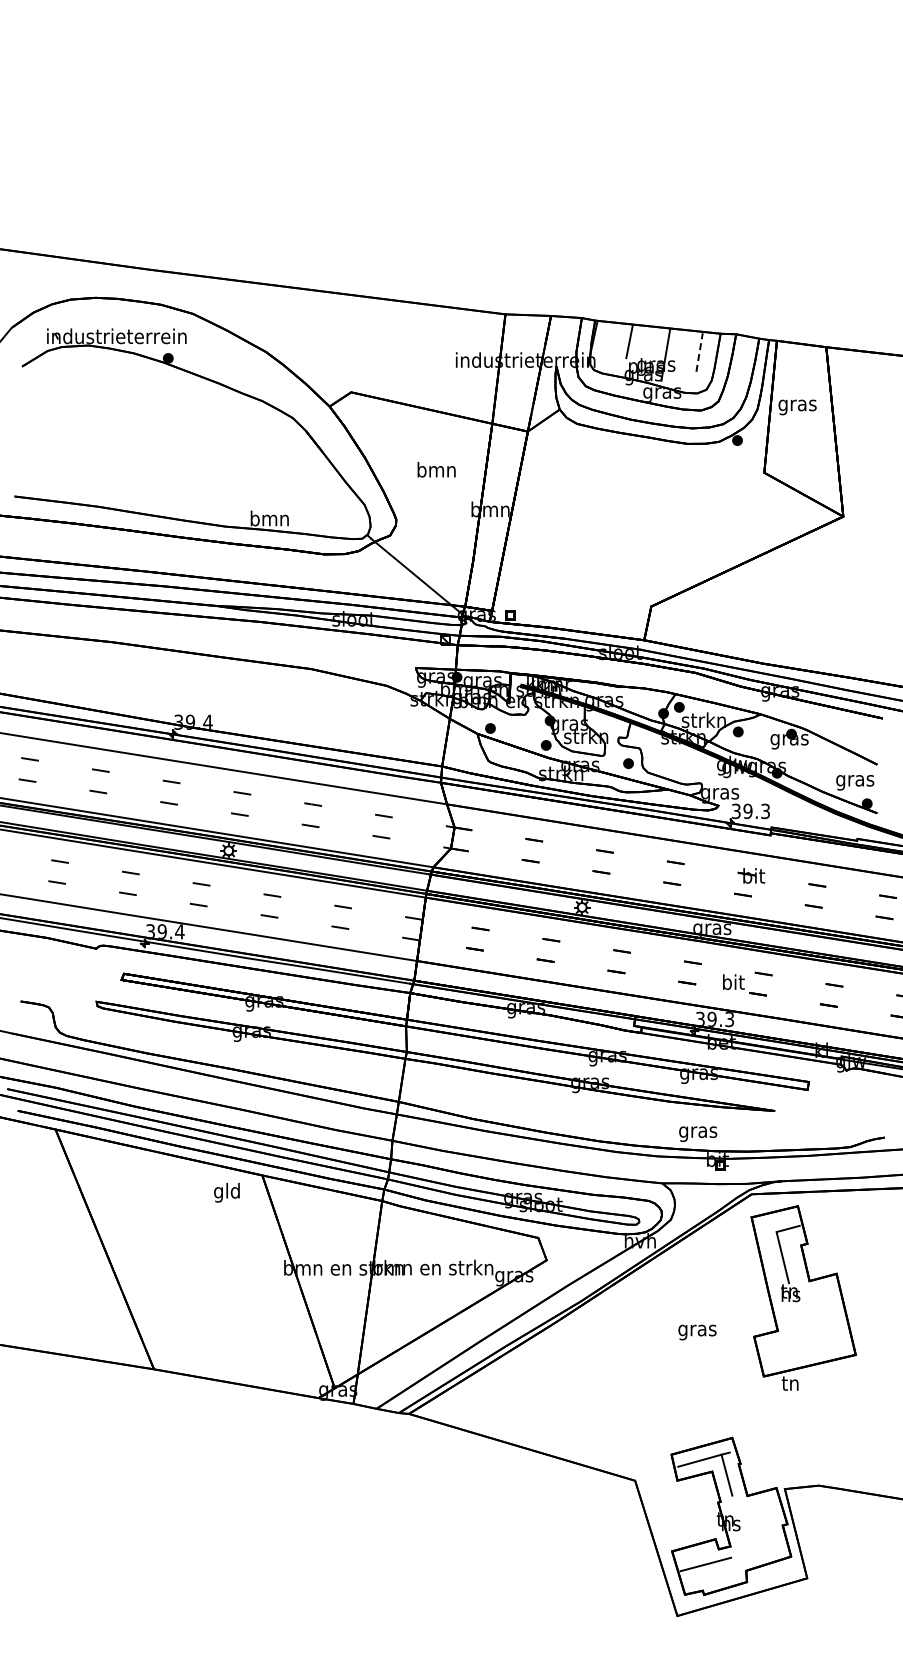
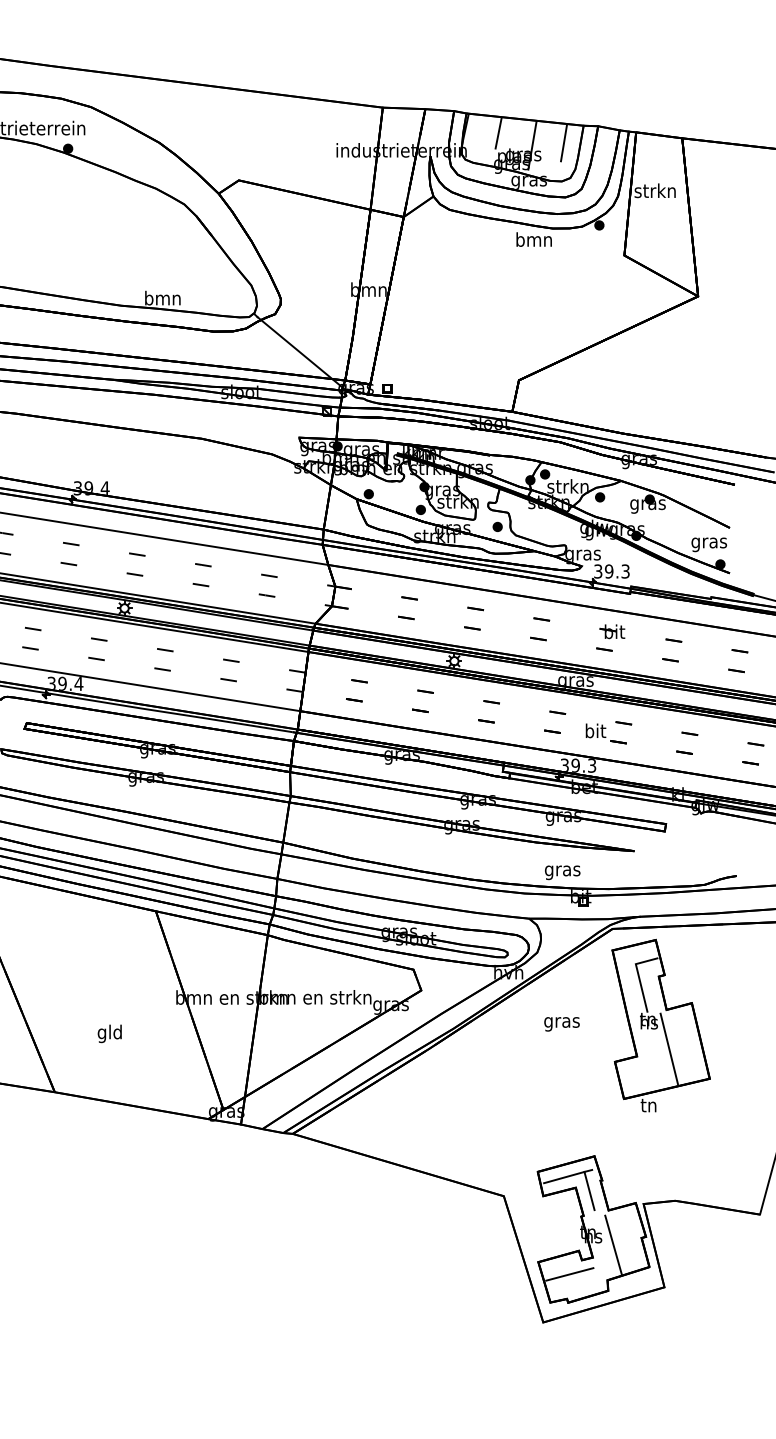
line: (699, 352) -> (563, 143), dashed -> solid
text: (797, 405) -> (655, 192), gras -> strkn
text: (436, 469) -> (534, 239), moved
text: (226, 1192) -> (109, 1033), moved
line: (812, 1322) -> (669, 1048), added
text: (697, 1332) -> (562, 1024), moved
line: (752, 1533) -> (613, 1245), added

